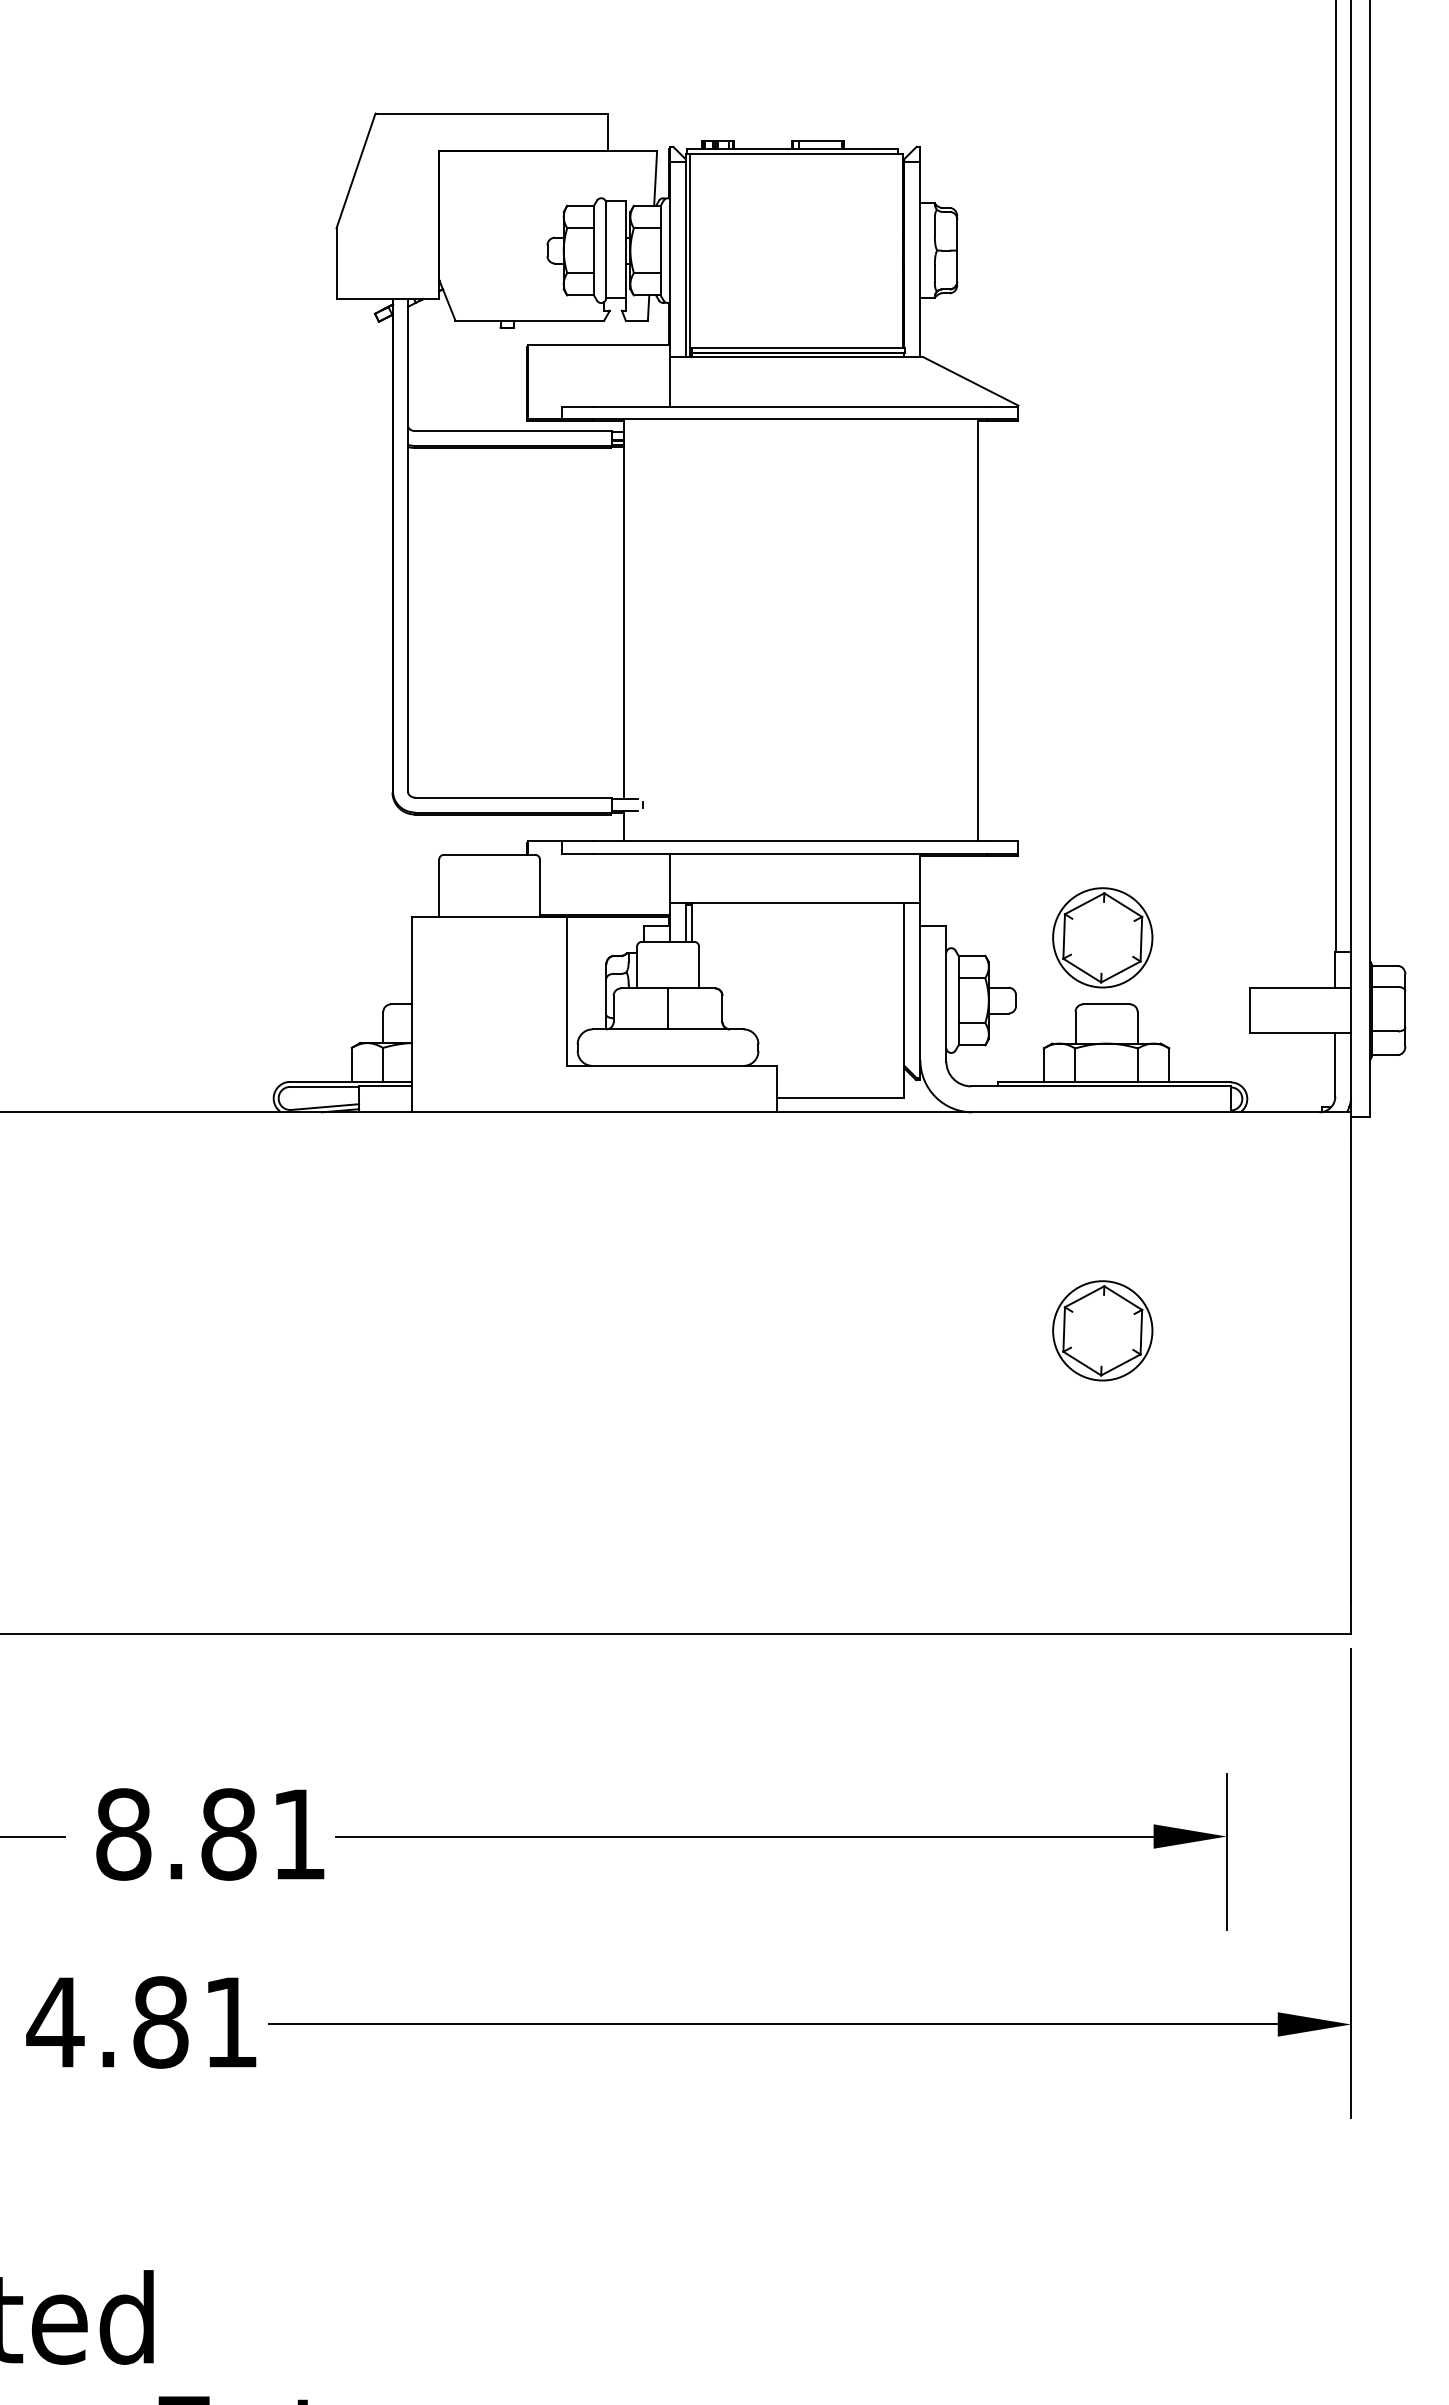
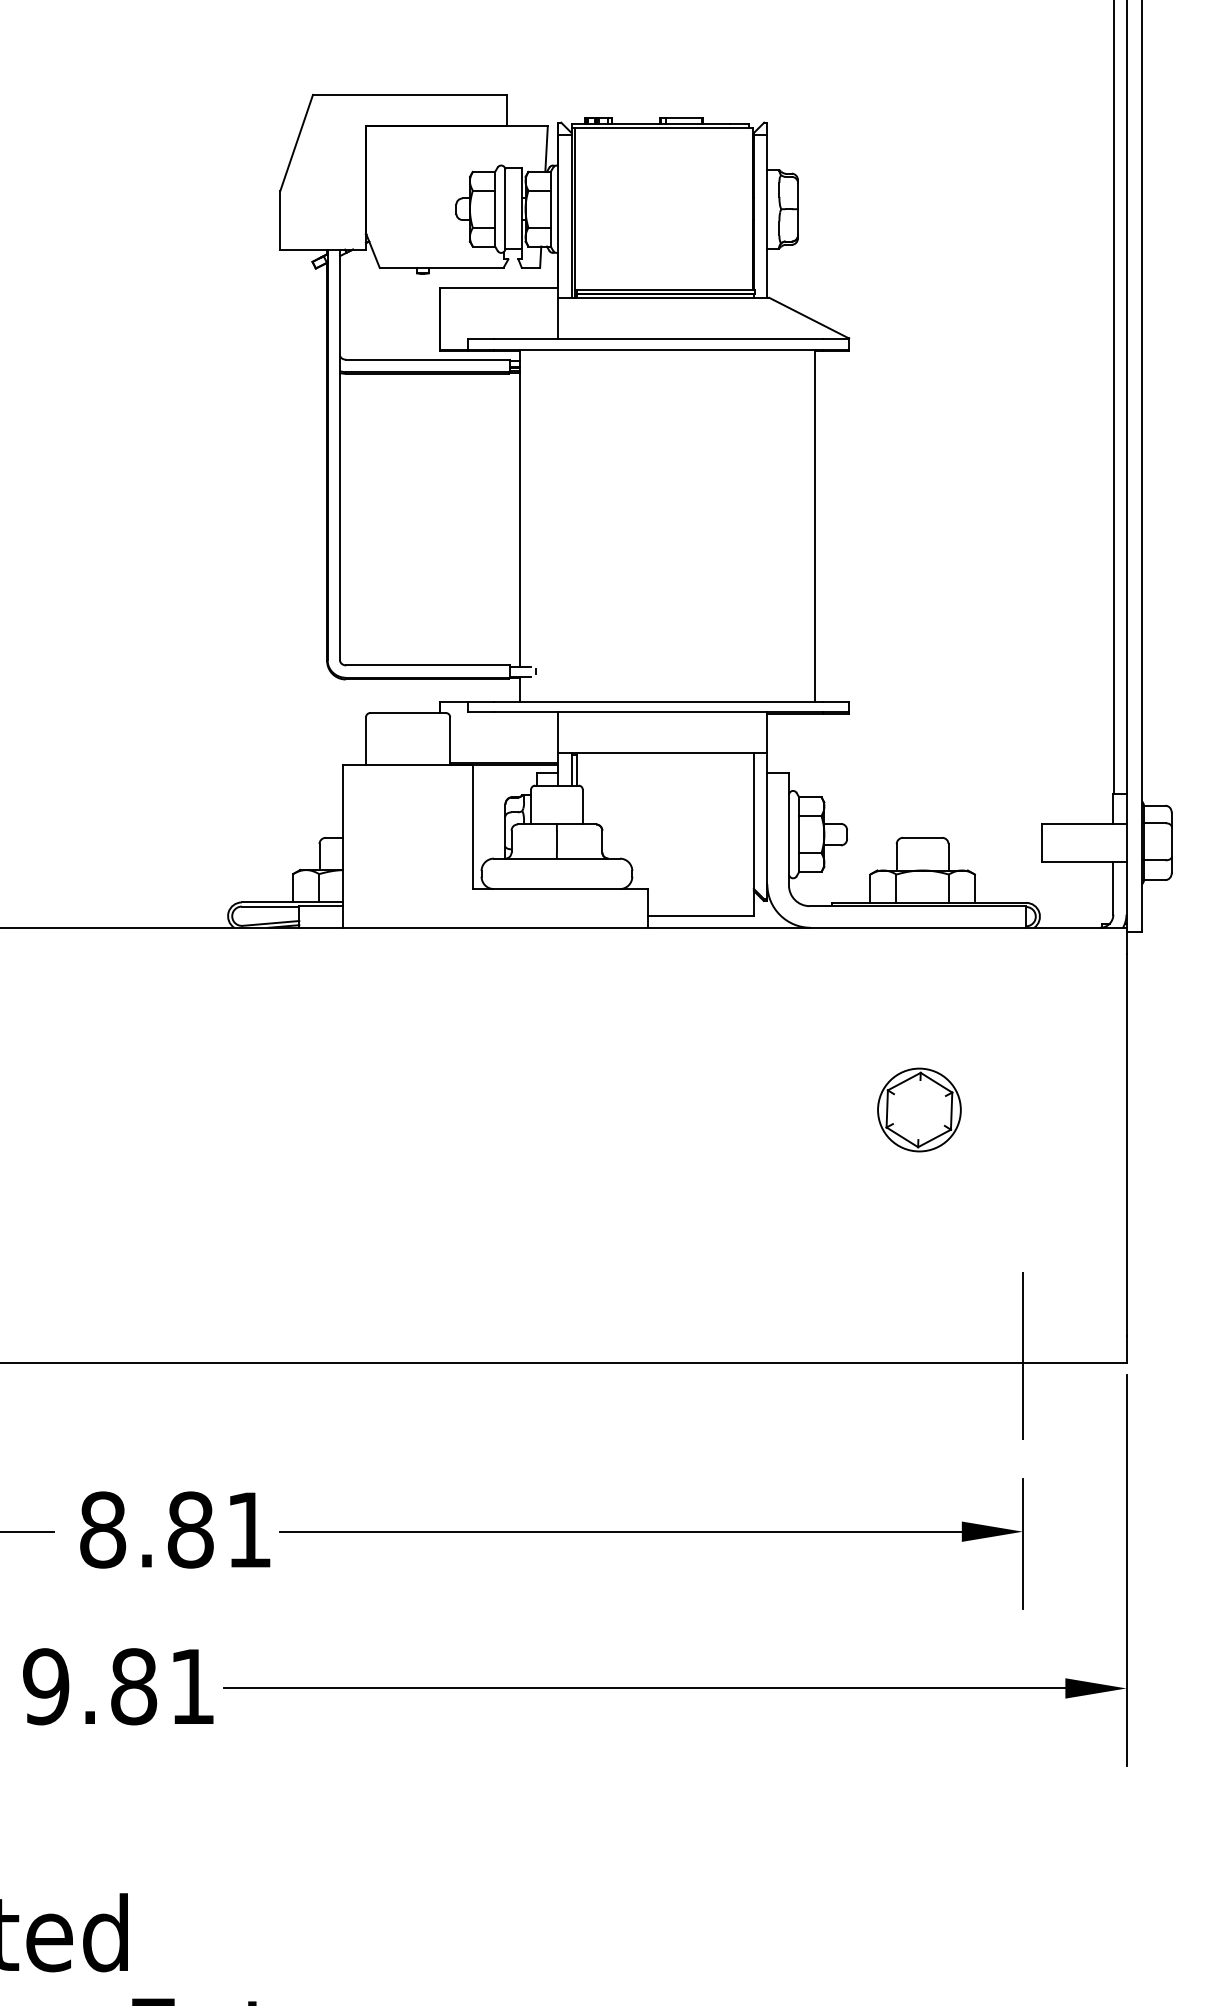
part: (1102, 937) -> (919, 782), removed
line: (1226, 1625) -> (1022, 1355), added
text: (55, 2022) -> (46, 1686), 4.81 -> 9.81

